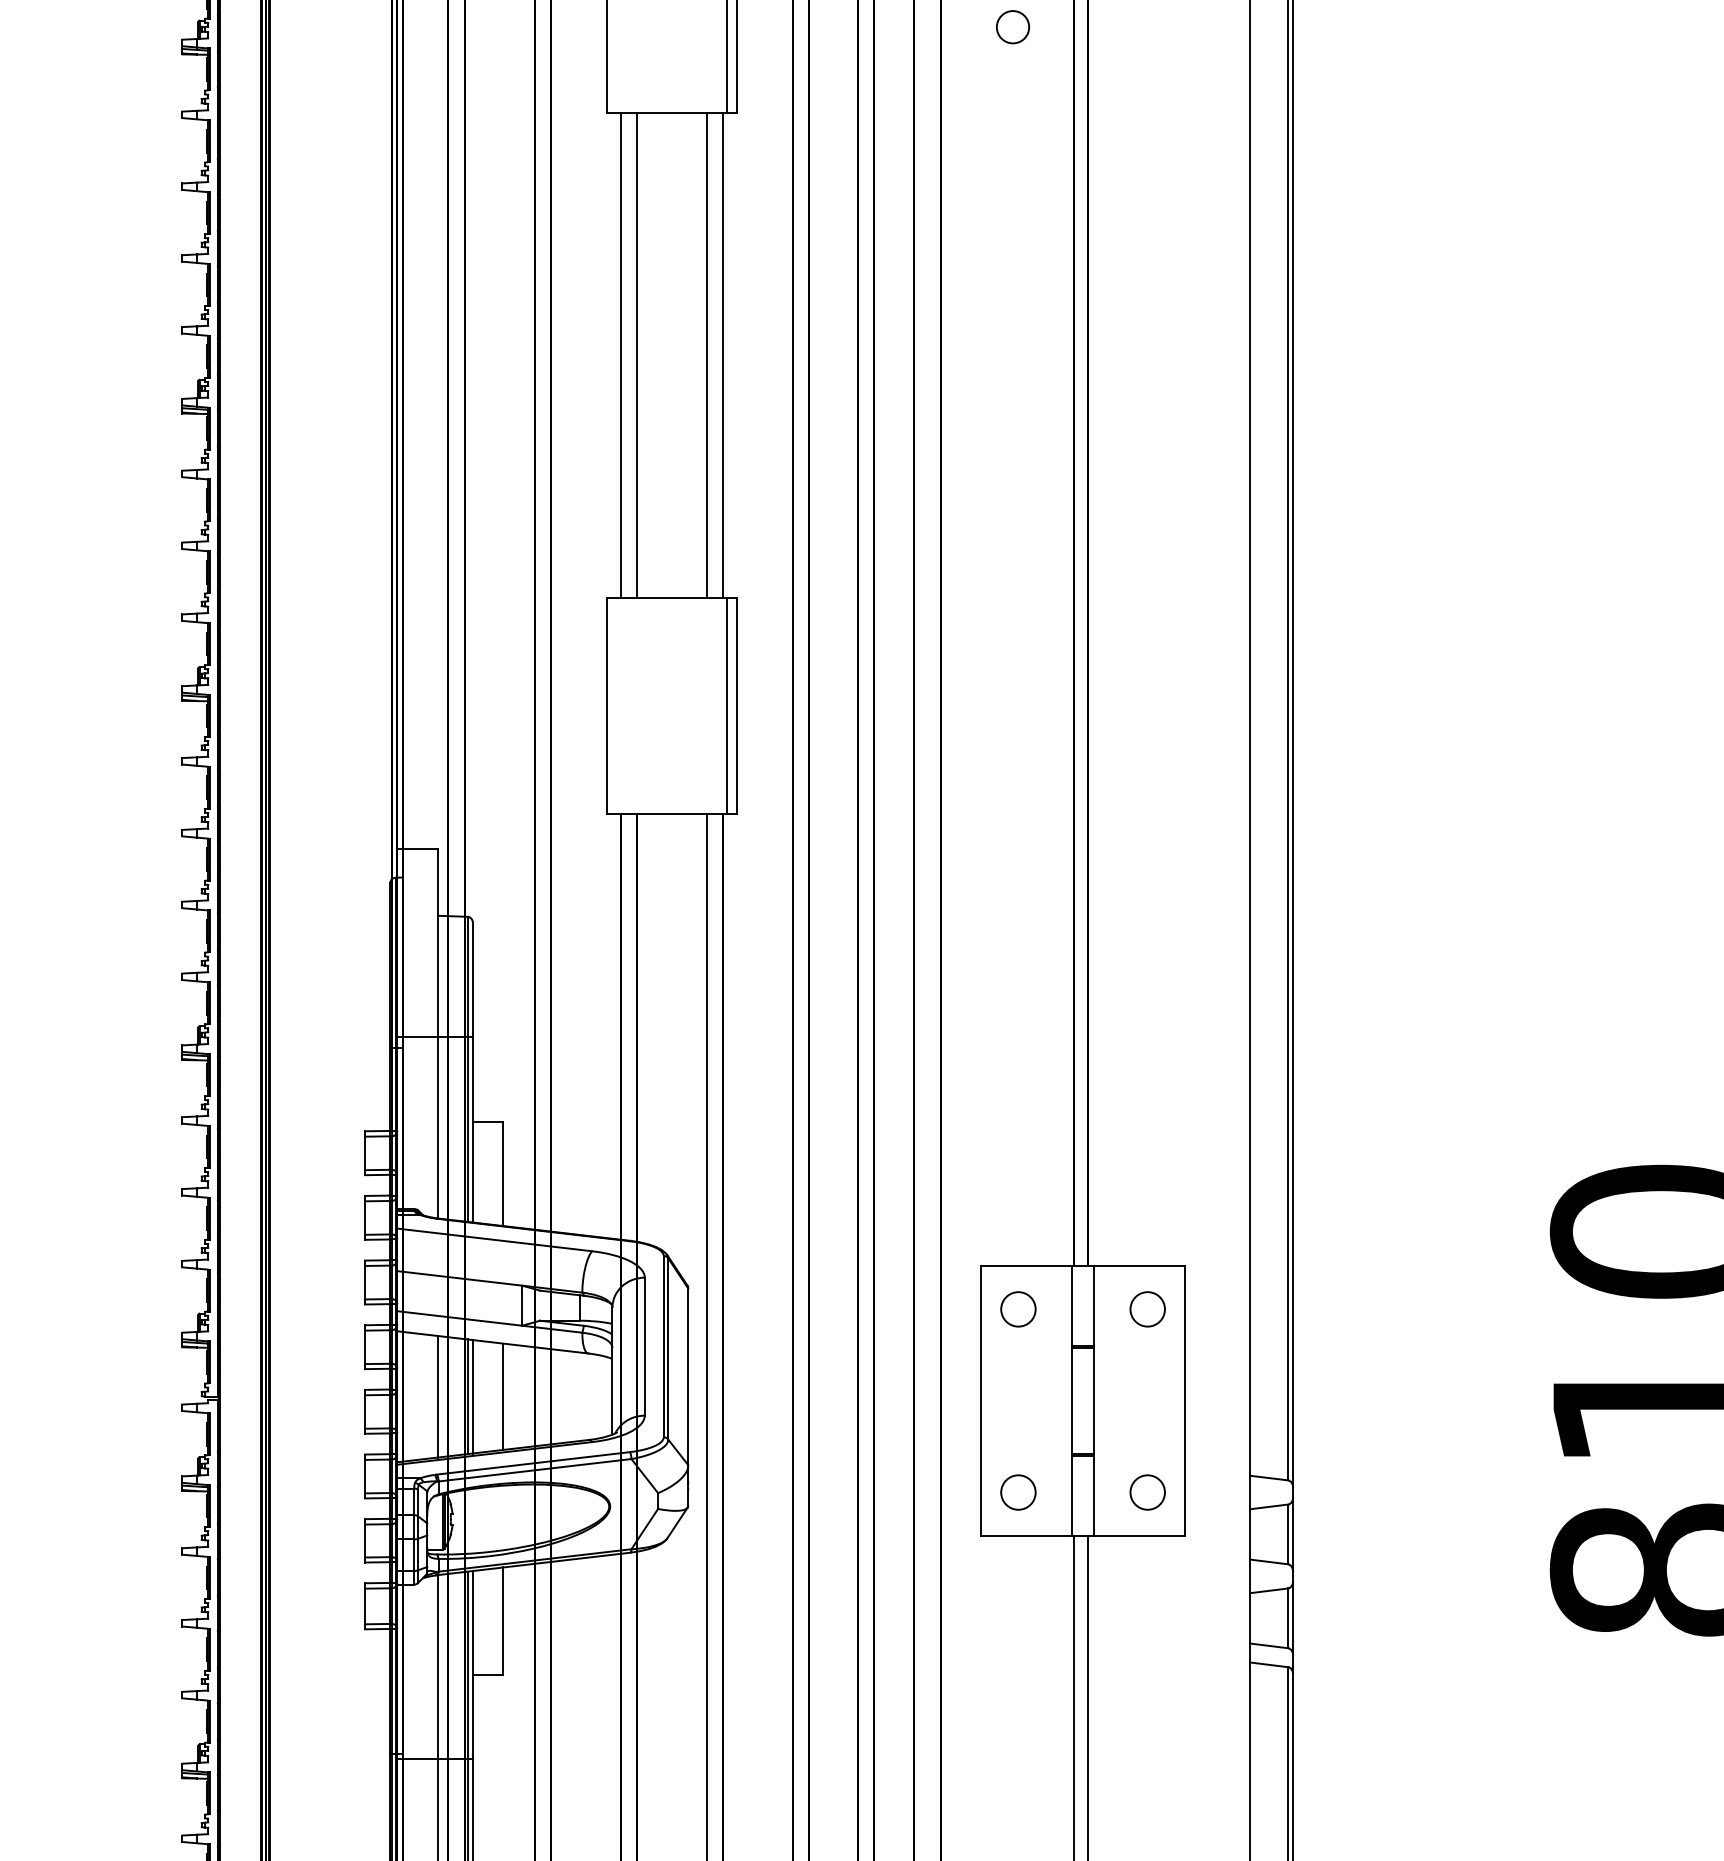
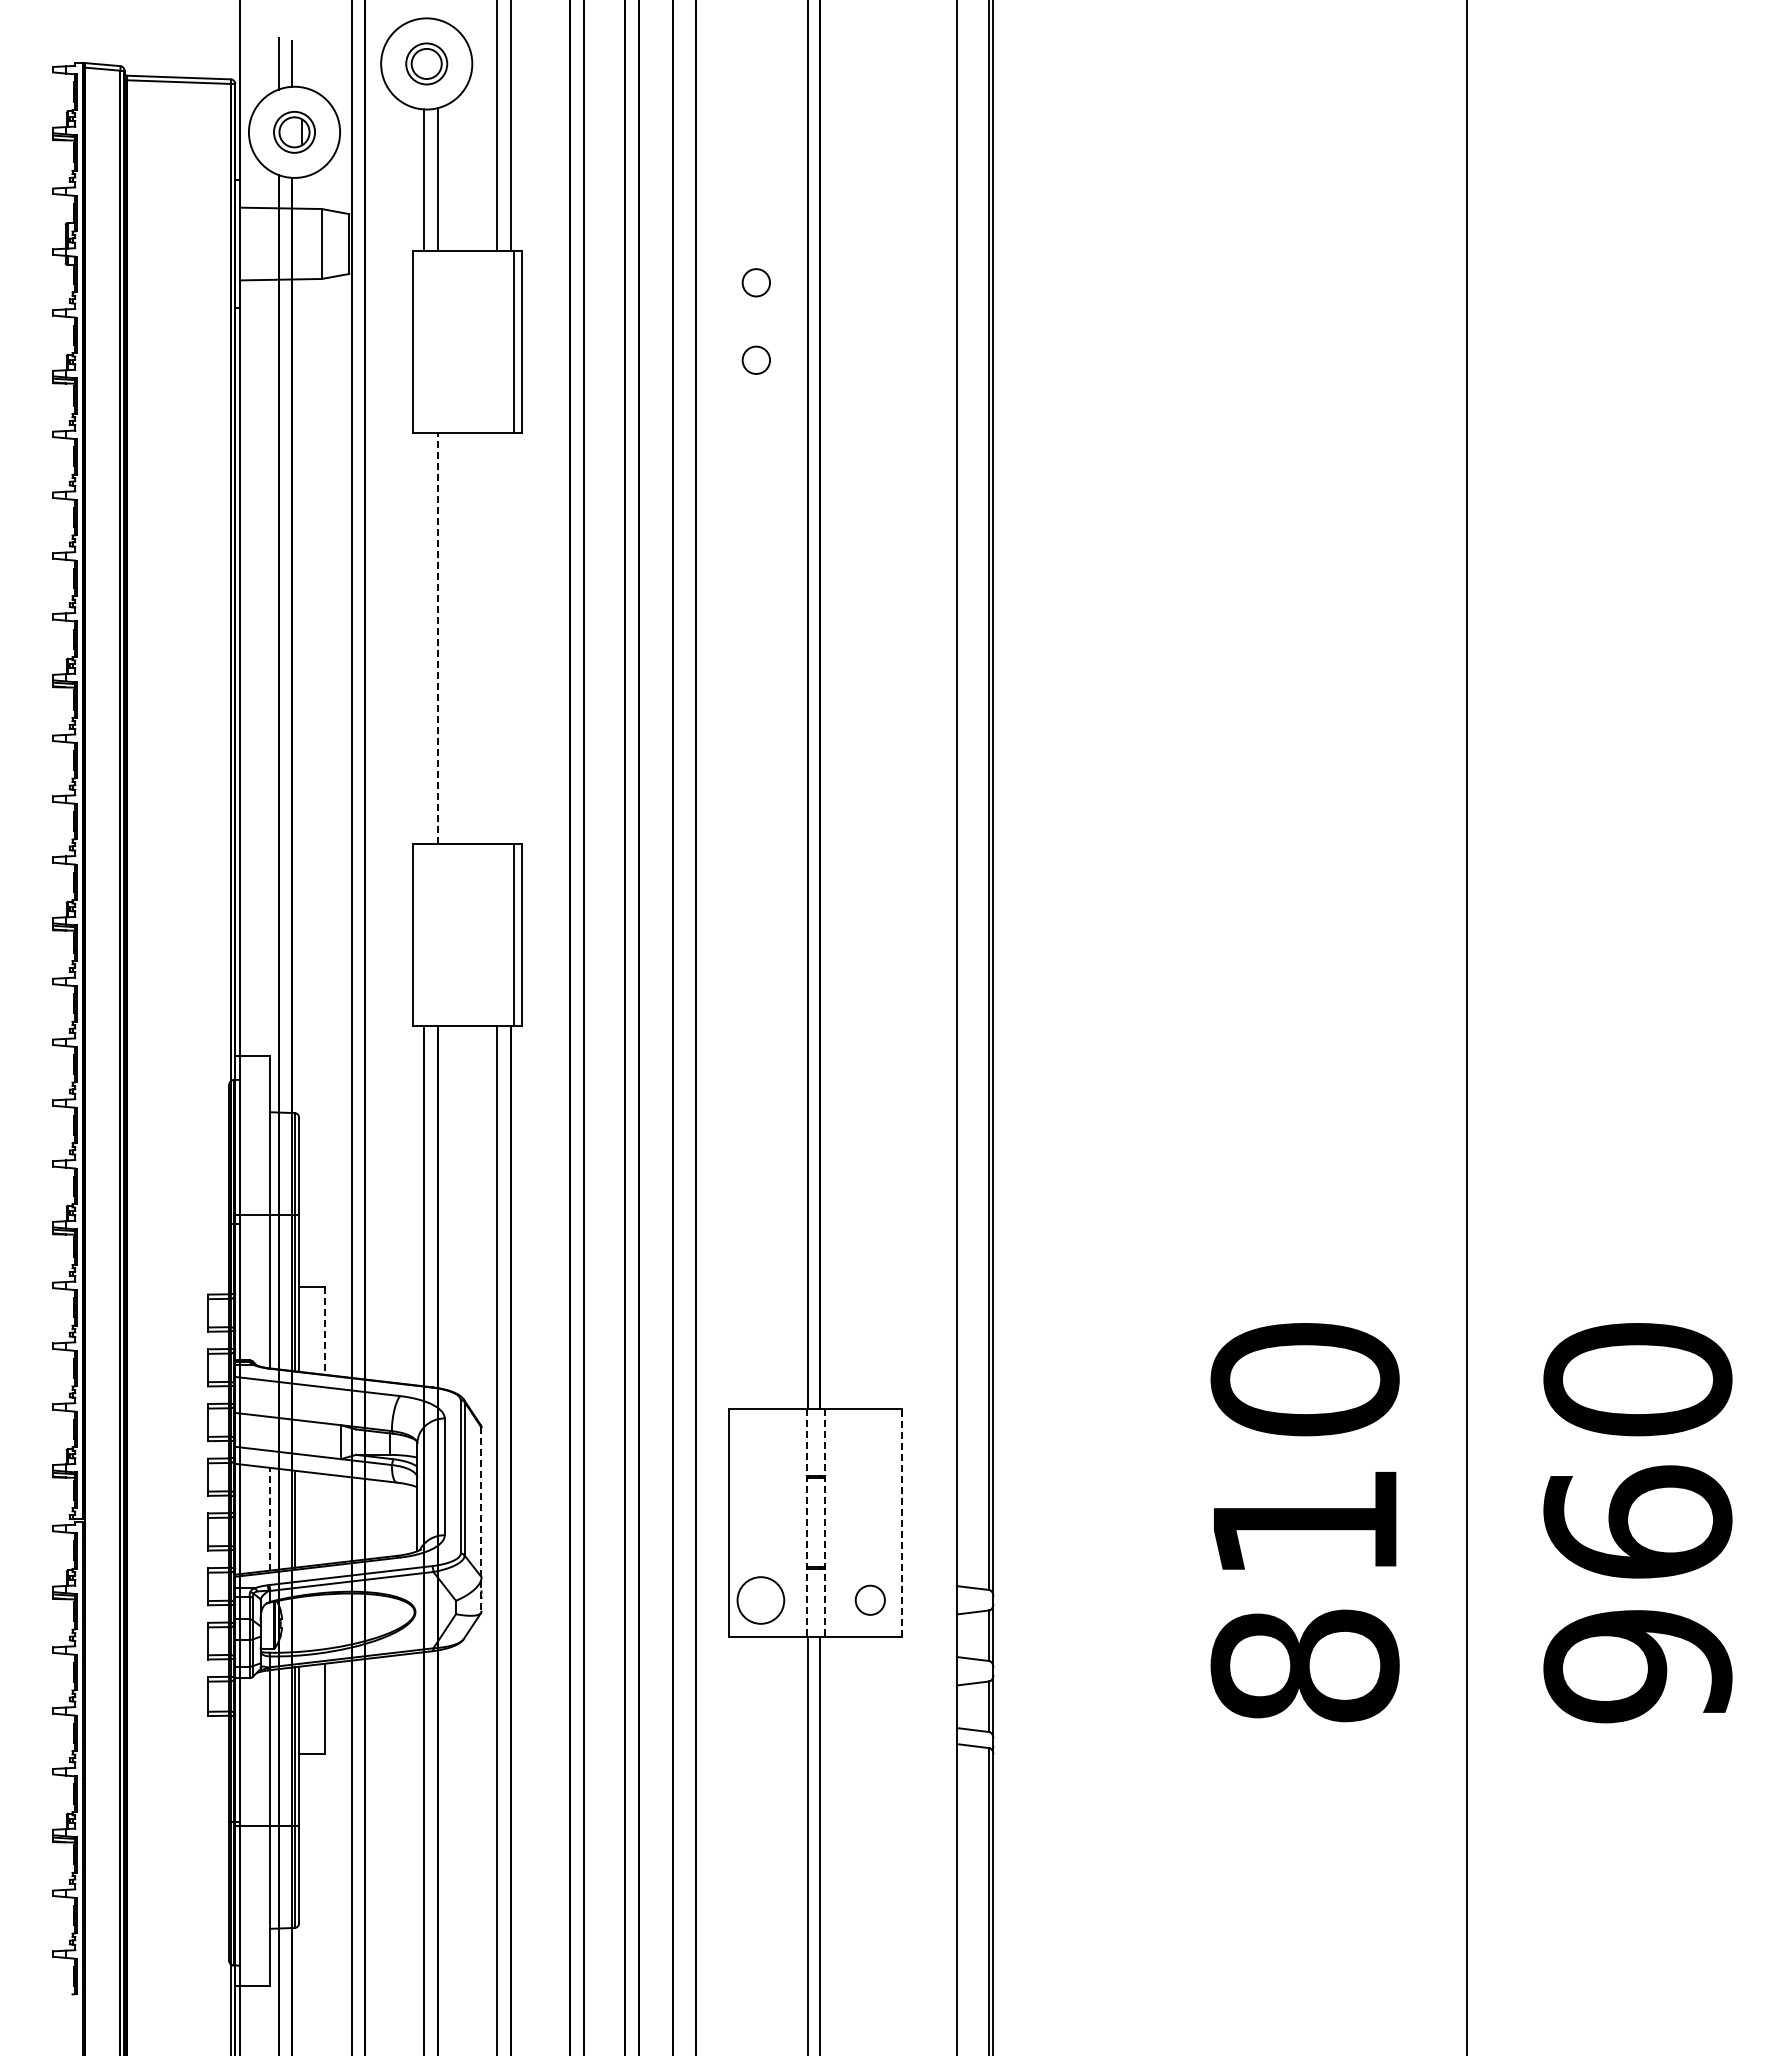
line: (637, 354) -> (438, 637), solid -> dashed
line: (620, 355) -> (424, 638), removed
line: (707, 355) -> (497, 638), removed
line: (723, 355) -> (511, 638), removed
line: (503, 1174) -> (325, 1331), solid -> dashed
circle: (1017, 1308) -> (760, 1444), removed
circle: (1146, 1308) -> (869, 1444), removed
line: (437, 1395) -> (269, 1518), solid -> dashed
line: (473, 1397) -> (299, 1519), removed
line: (503, 1397) -> (325, 1519), removed
line: (688, 1397) -> (481, 1519), solid -> dashed
line: (1072, 1400) -> (806, 1522), solid -> dashed
line: (1093, 1400) -> (824, 1522), solid -> dashed
line: (1185, 1400) -> (902, 1522), solid -> dashed
circle: (1017, 1491) -> (760, 1599), size x1.6

